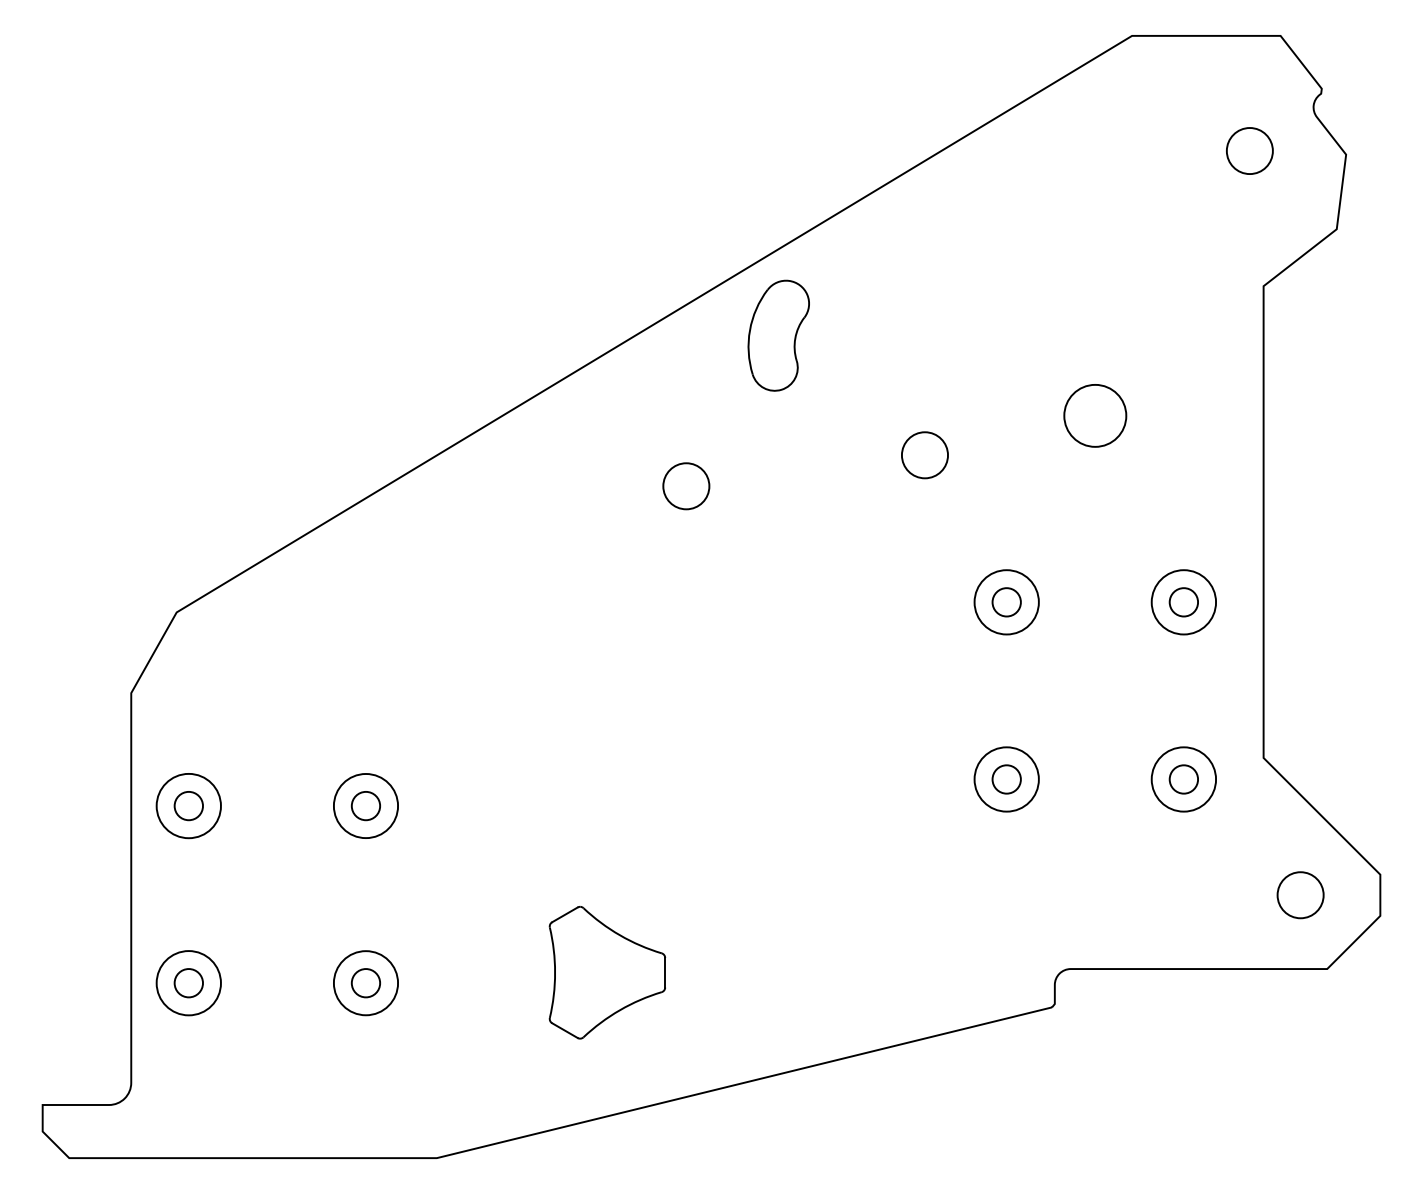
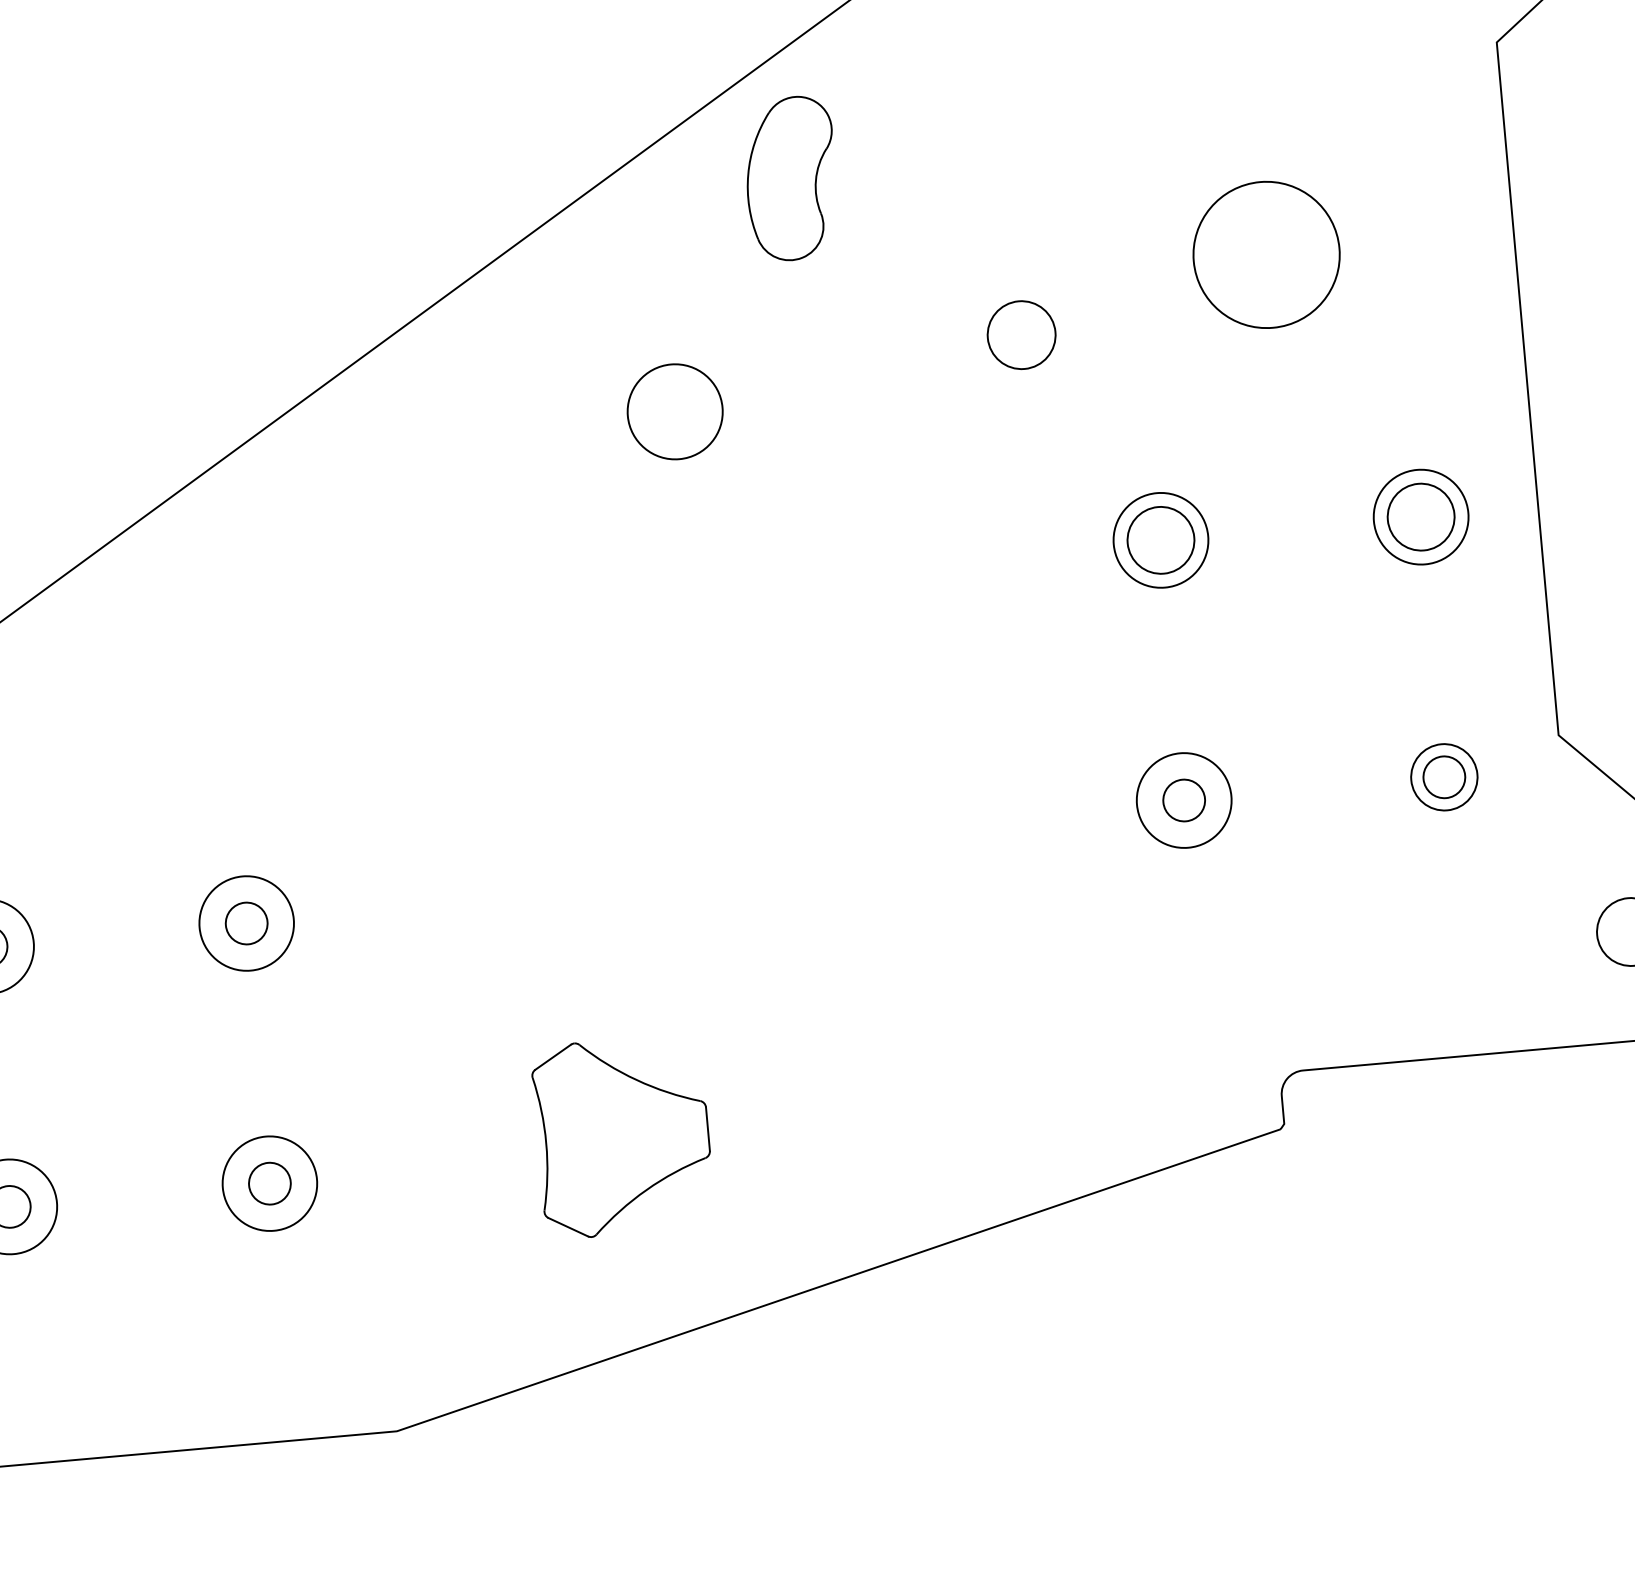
circle: (1095, 415) -> (1266, 254), size x1.6
circle: (686, 486) -> (675, 412), size x1.4
circle: (1006, 602) -> (1160, 540), size x1.6
circle: (1183, 602) -> (1420, 517), size x1.6
circle: (1183, 779) -> (1443, 777), size x0.7

